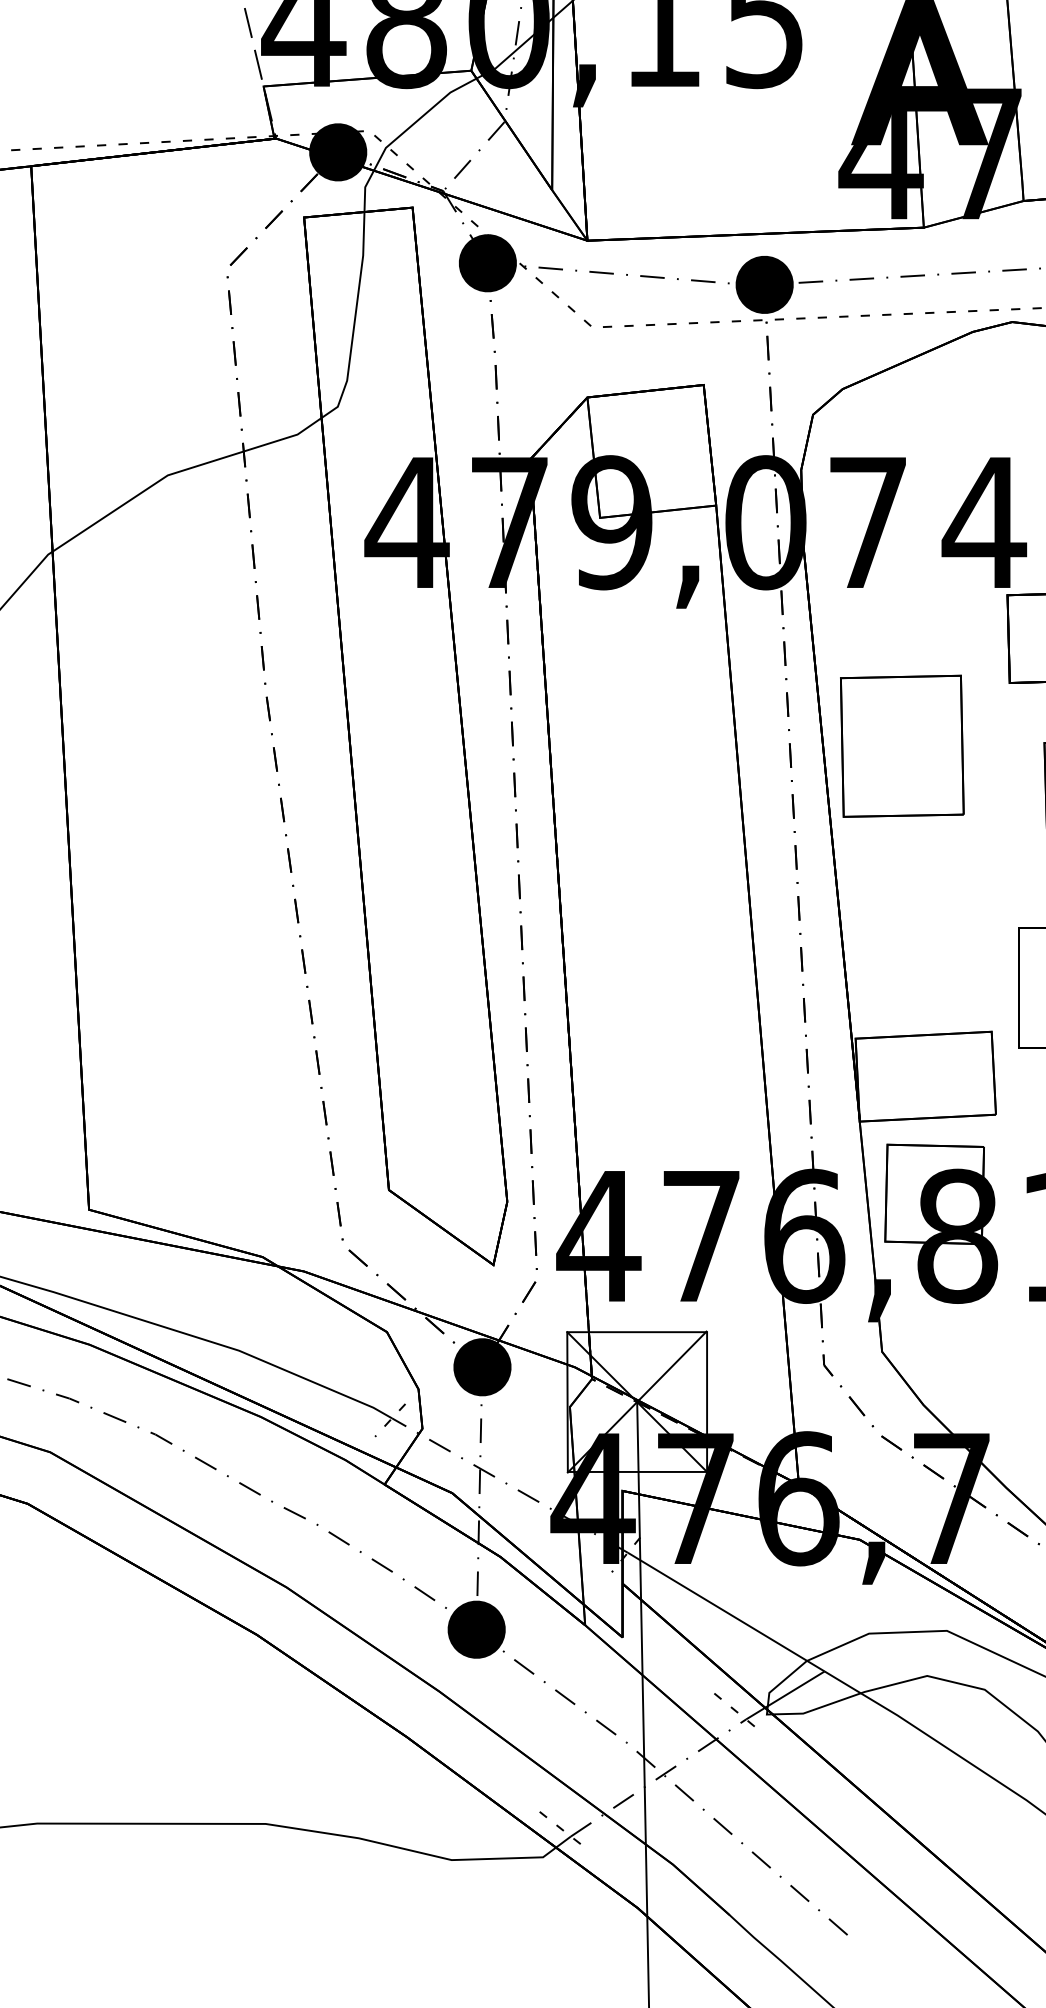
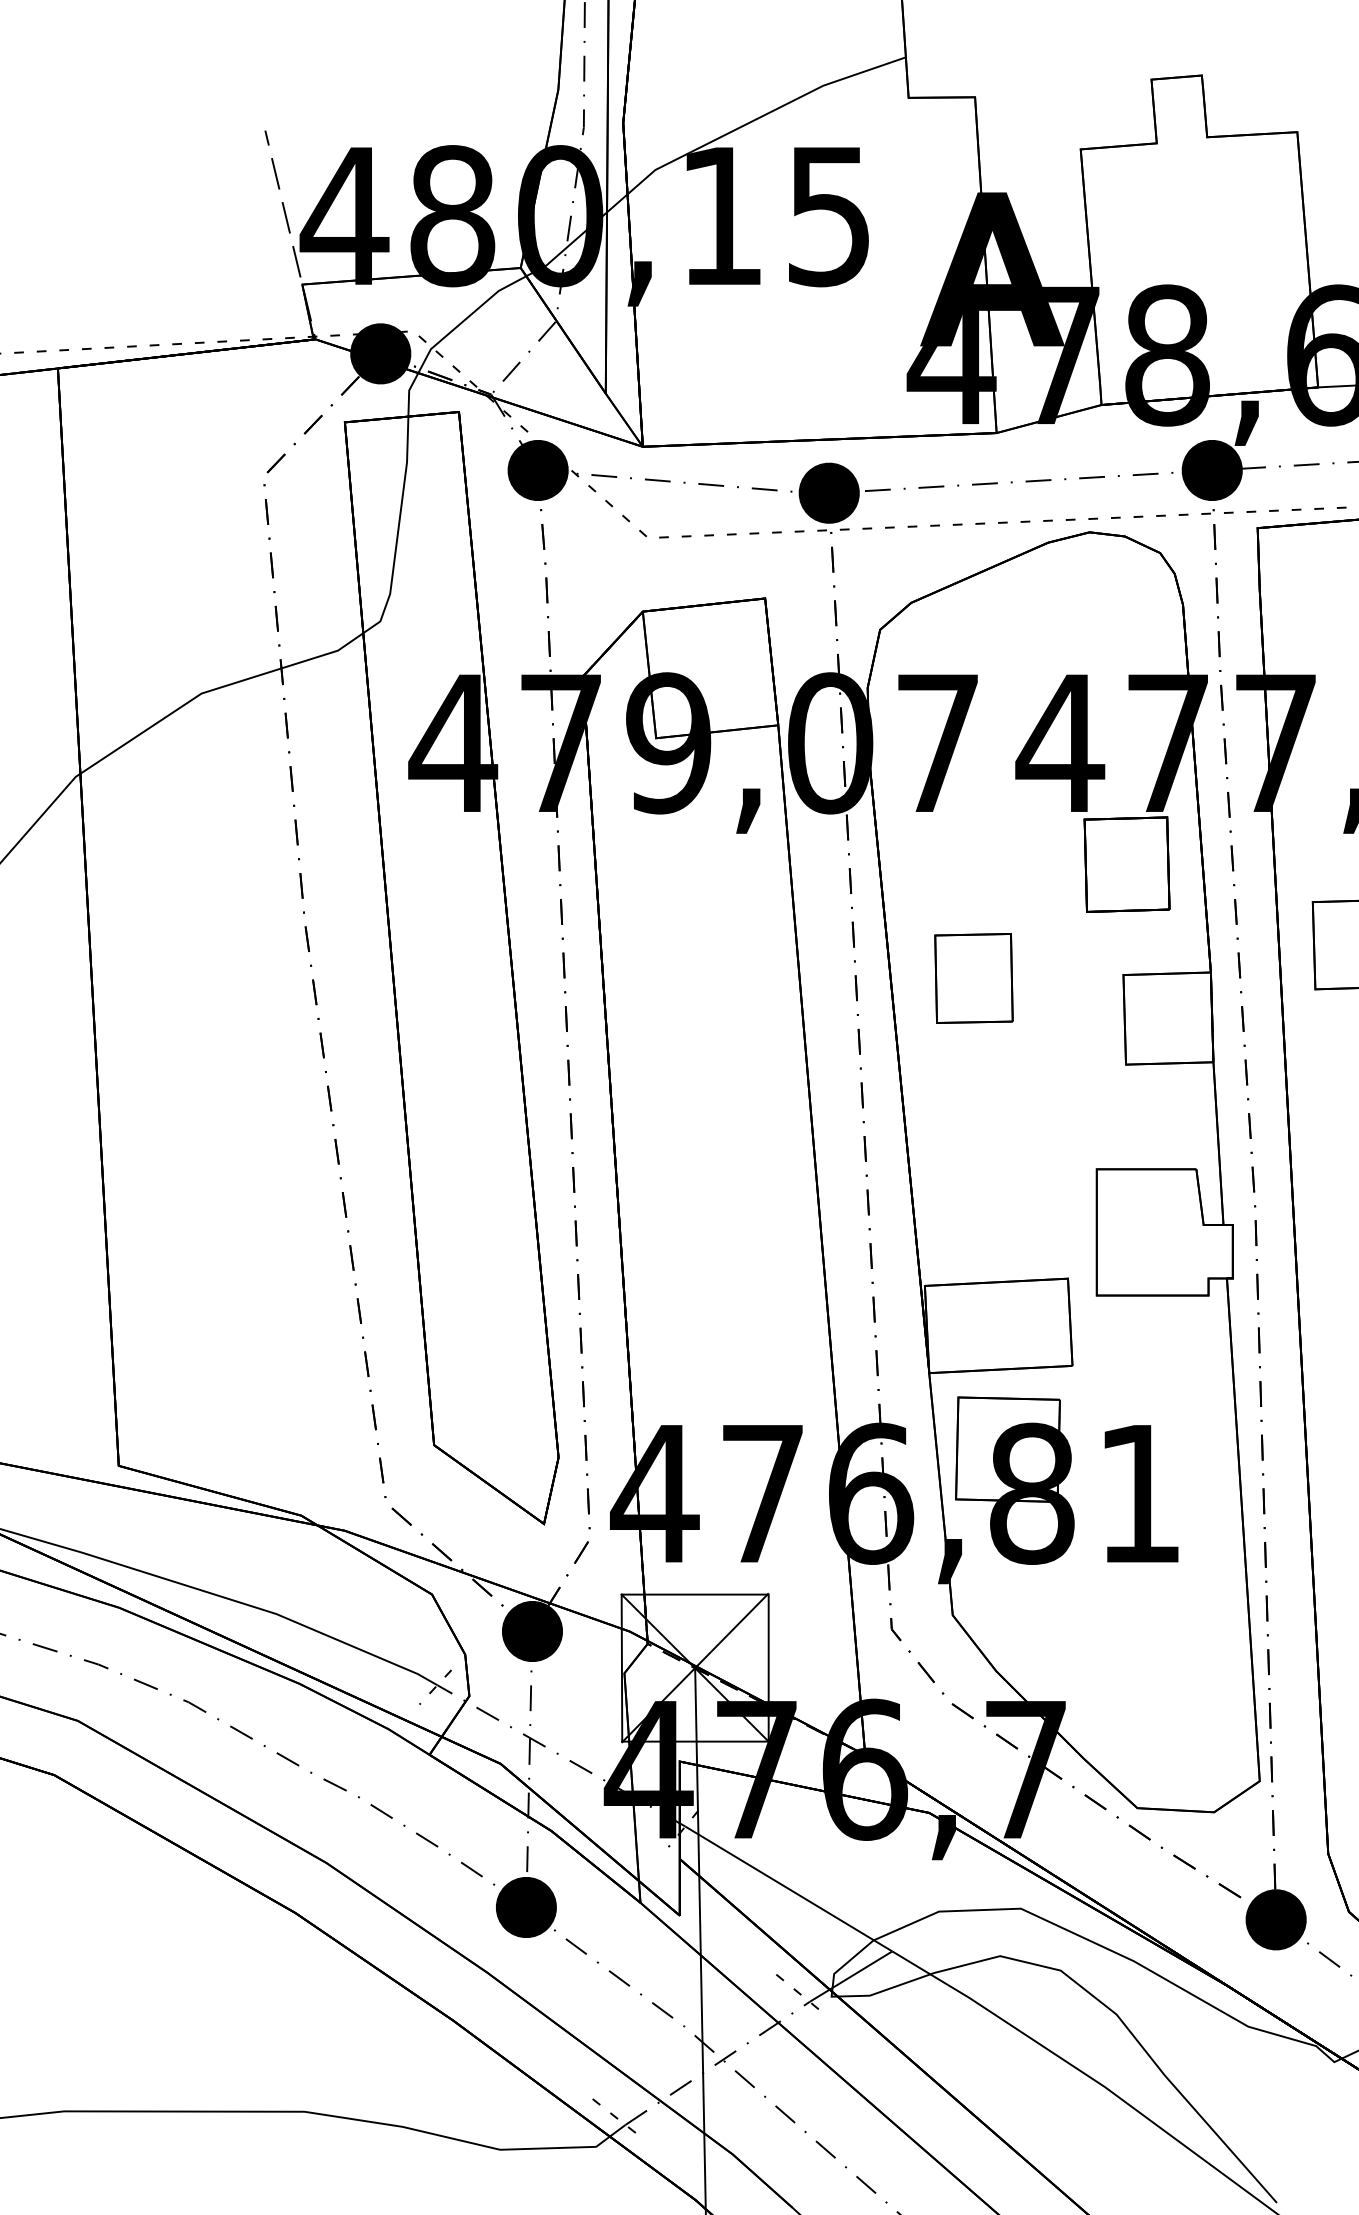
part: (901, 746) -> (973, 978), size x0.6

